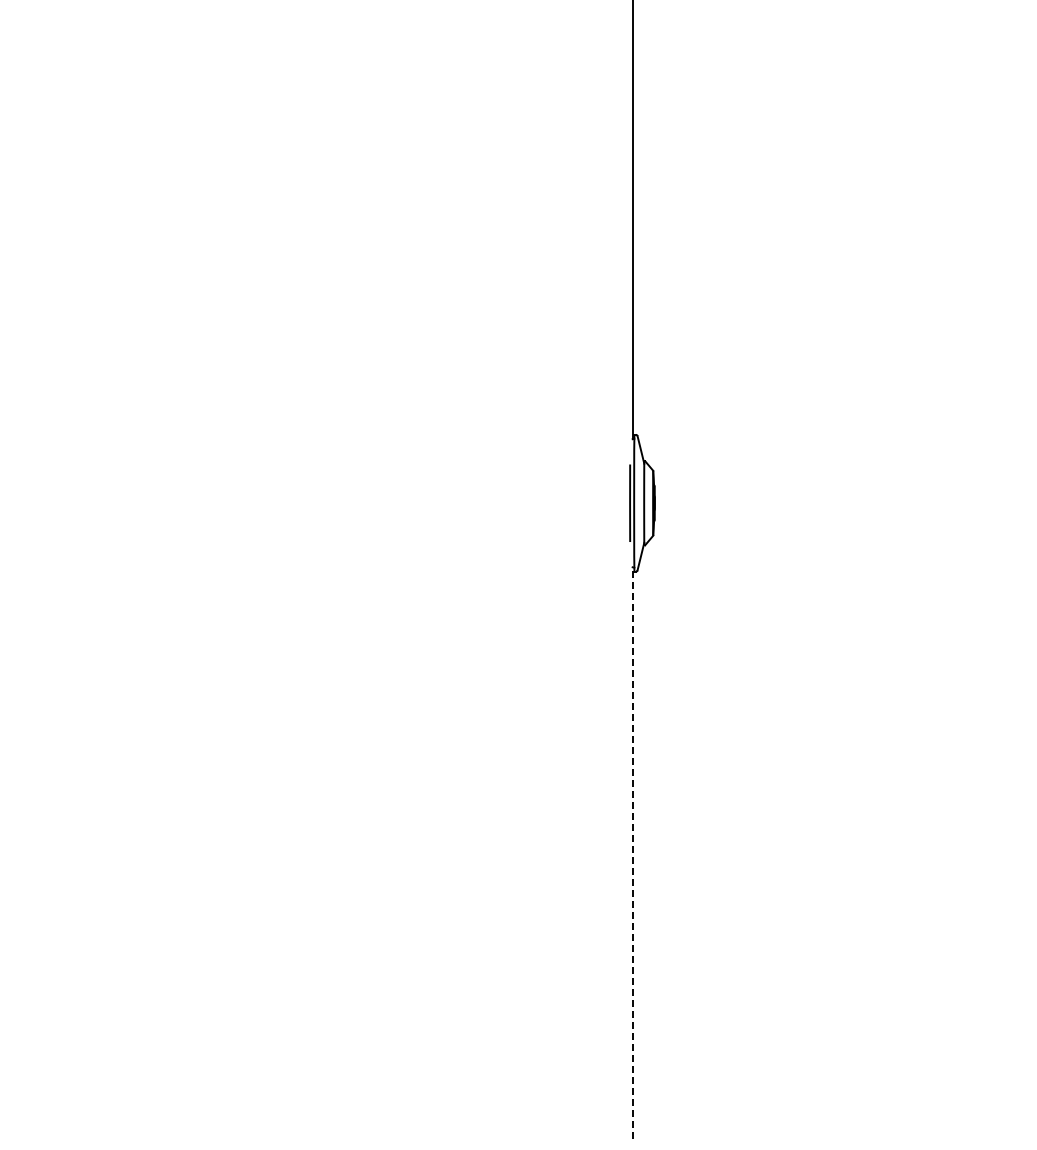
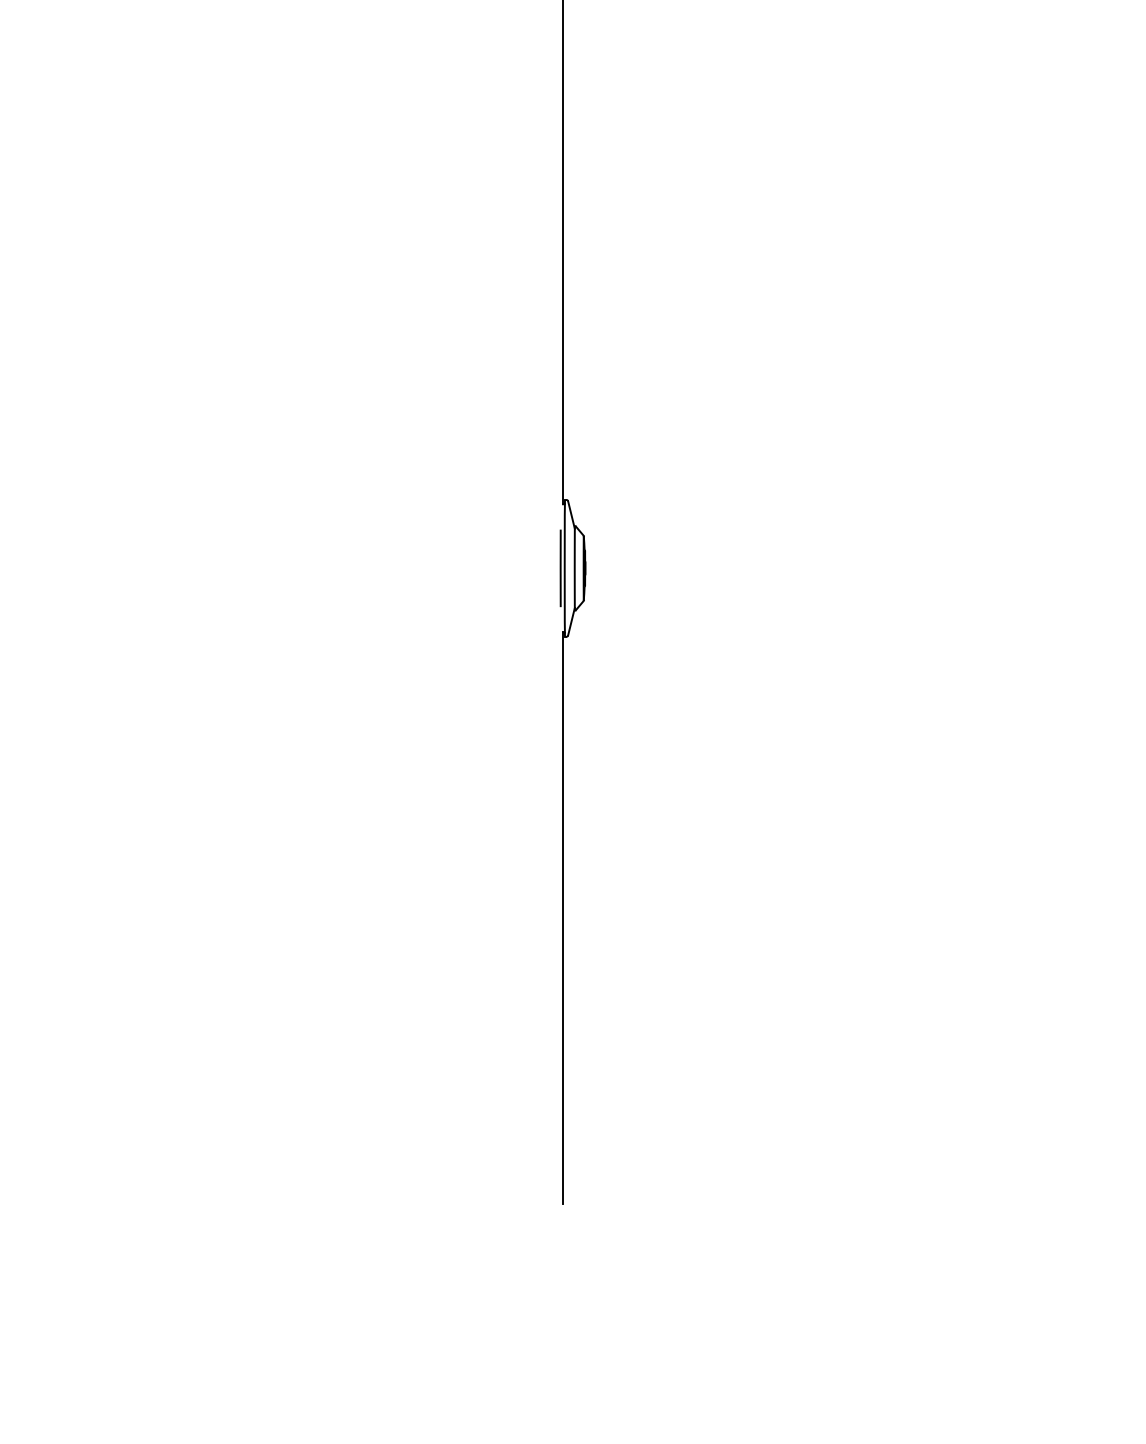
line: (632, 853) -> (563, 918), dashed -> solid

